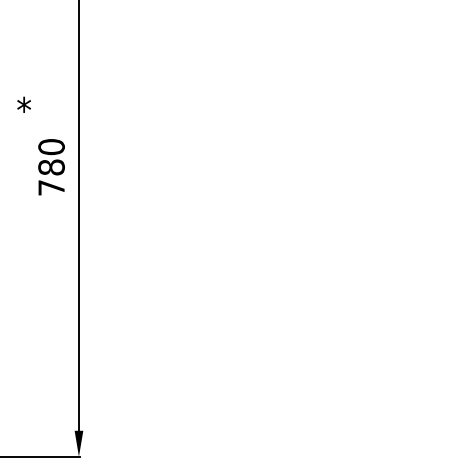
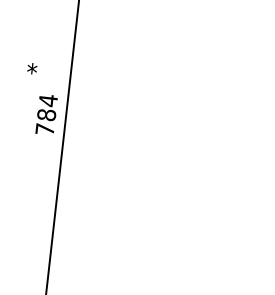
text: (51, 146) -> (48, 100), 780 -> 784

